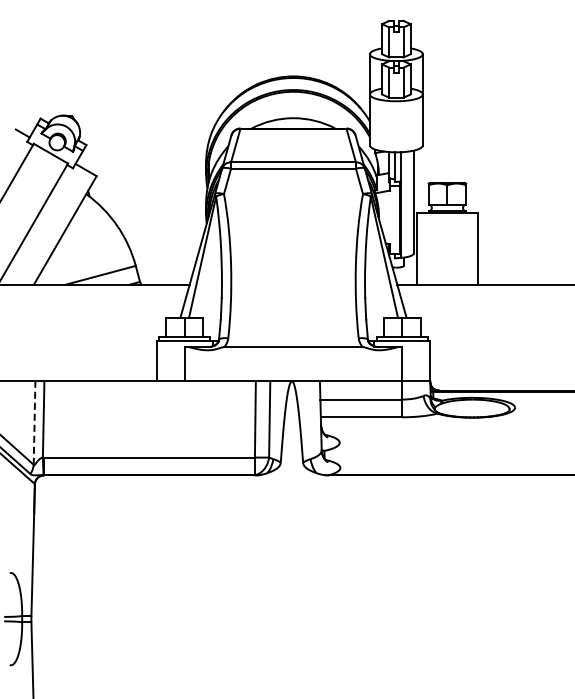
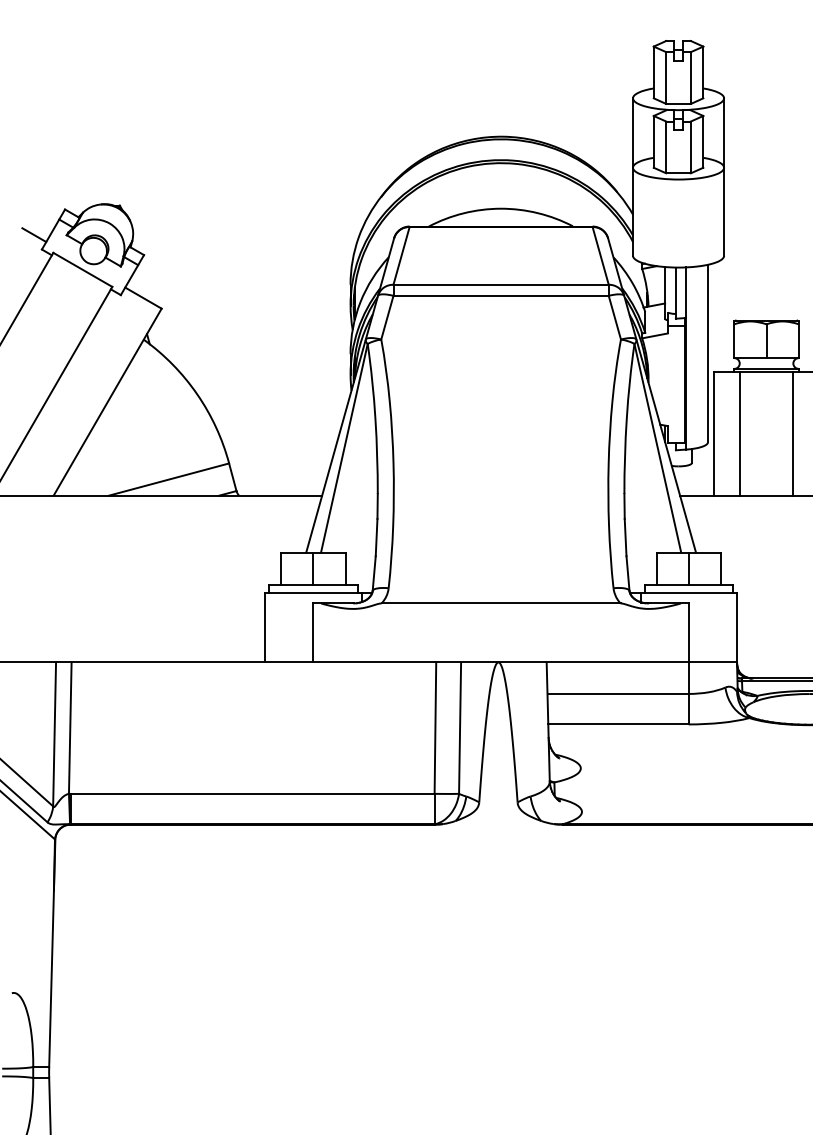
line: (432, 248) -> (740, 433), added
line: (462, 248) -> (792, 433), added
line: (34, 423) -> (54, 735), dashed -> solid

